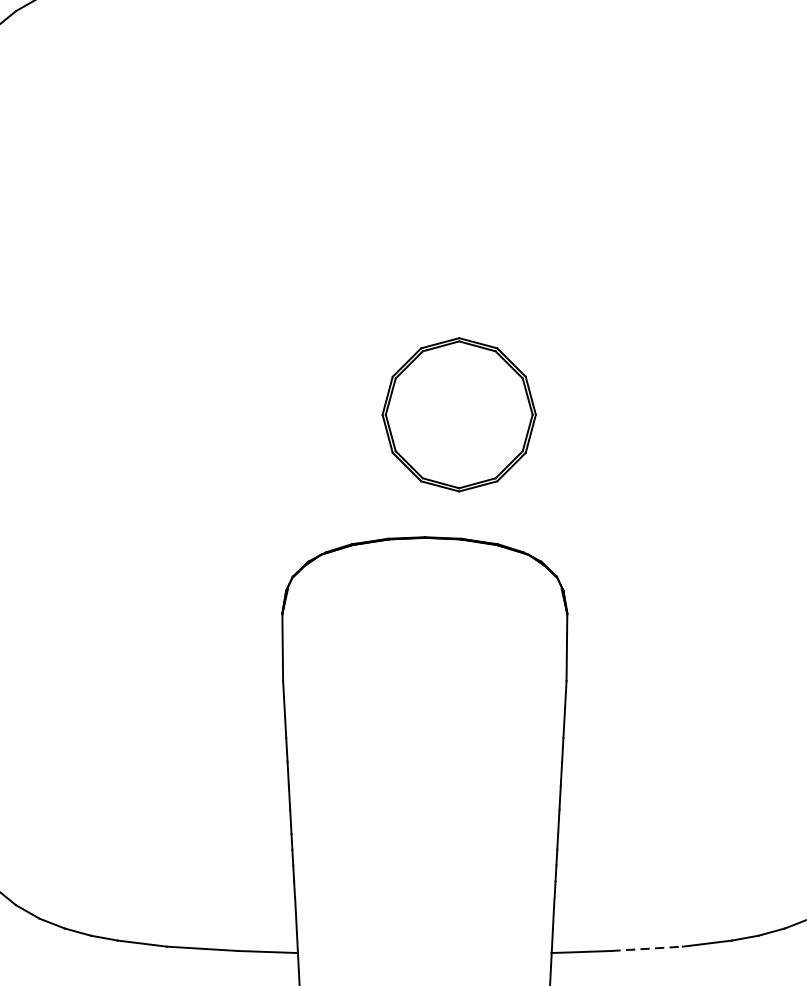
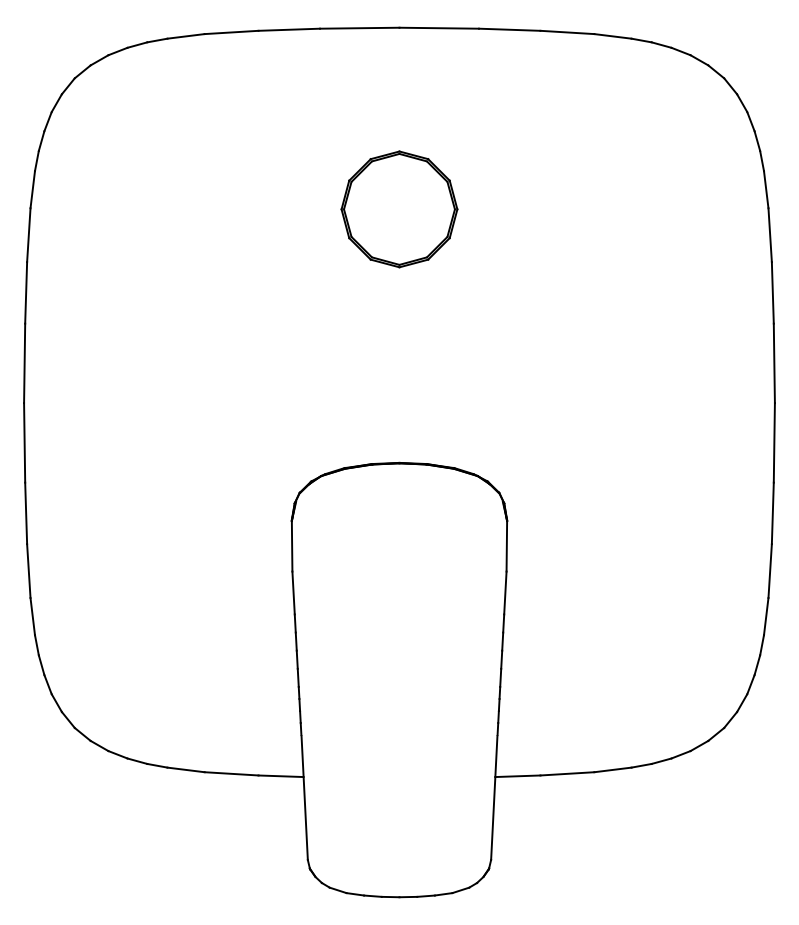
part: (459, 414) -> (399, 209), moved
line: (647, 948) -> (567, 773), dashed -> solid

